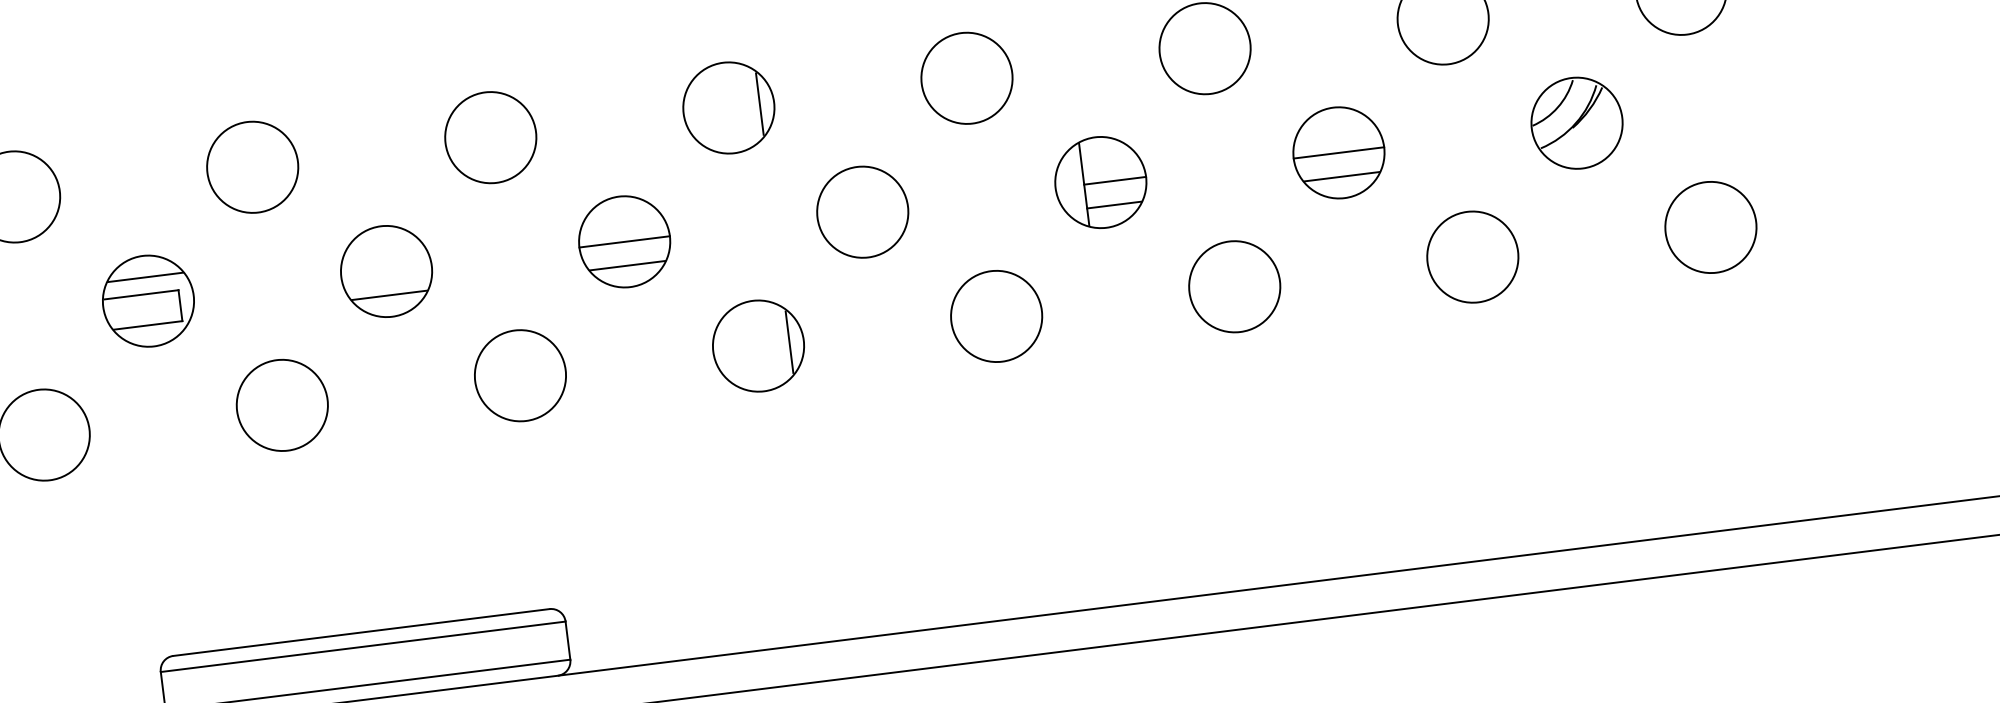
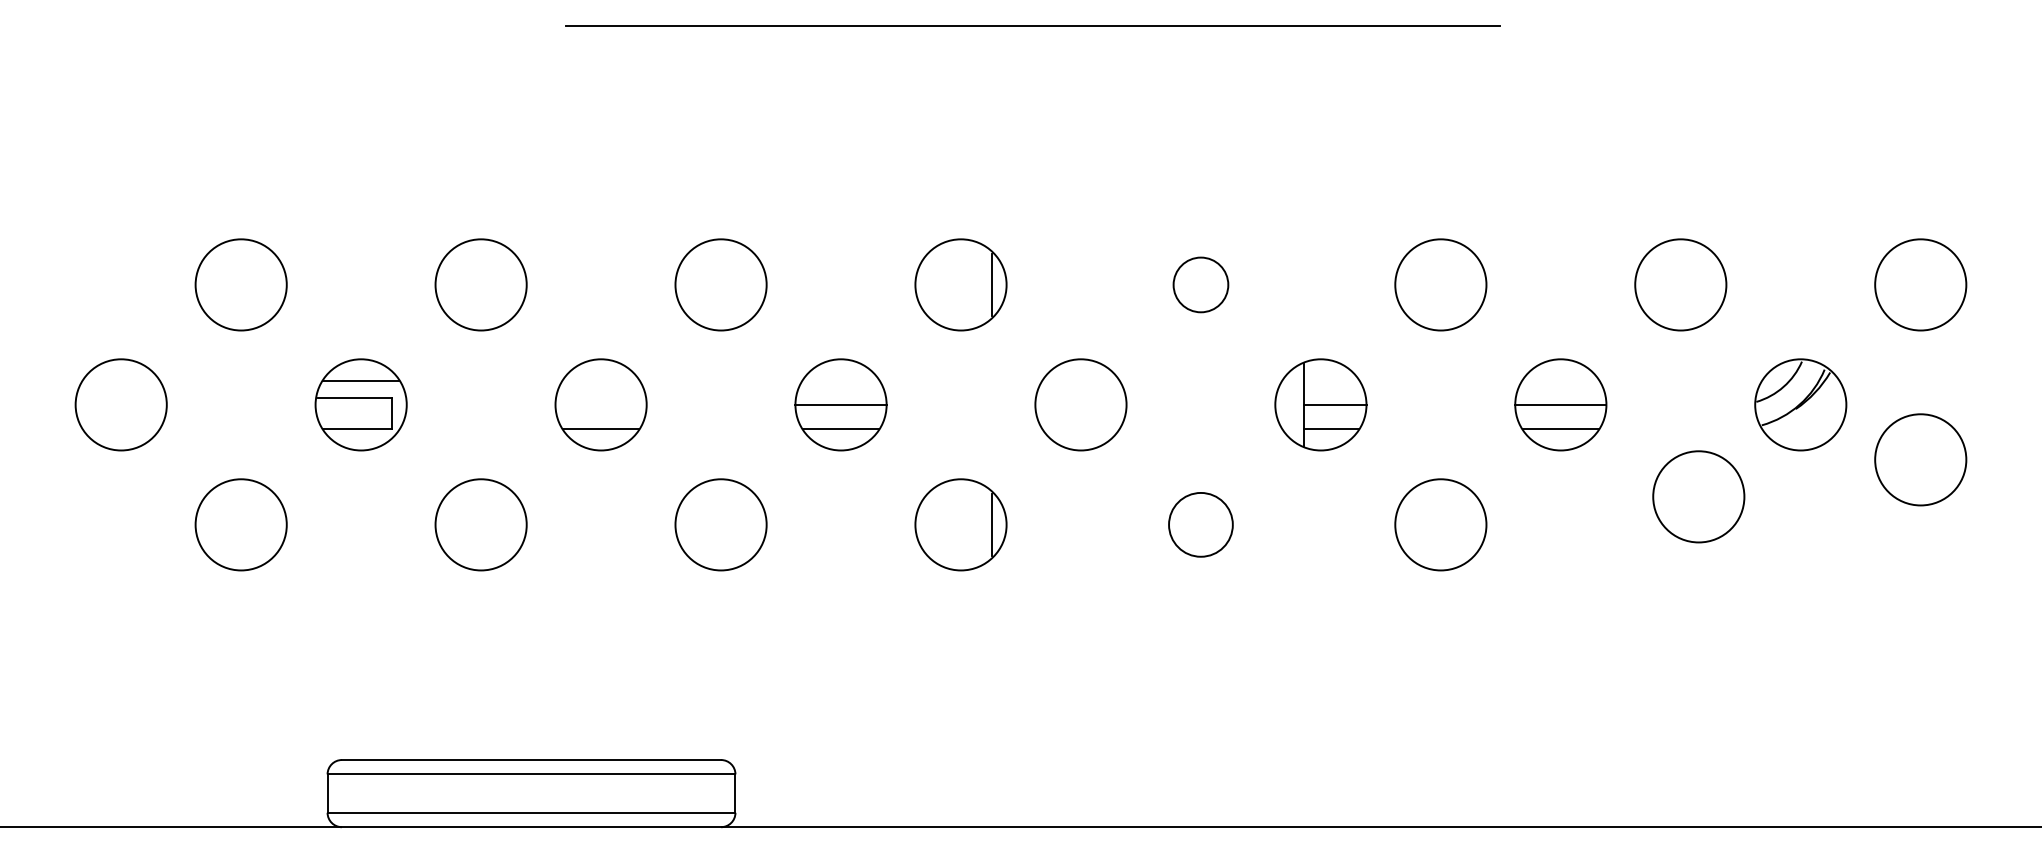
circle: (966, 77) -> (1200, 284), size x0.6
circle: (1710, 227) -> (1920, 459), moved
circle: (1472, 256) -> (1698, 496), moved
circle: (996, 316) -> (1200, 524), size x0.7

